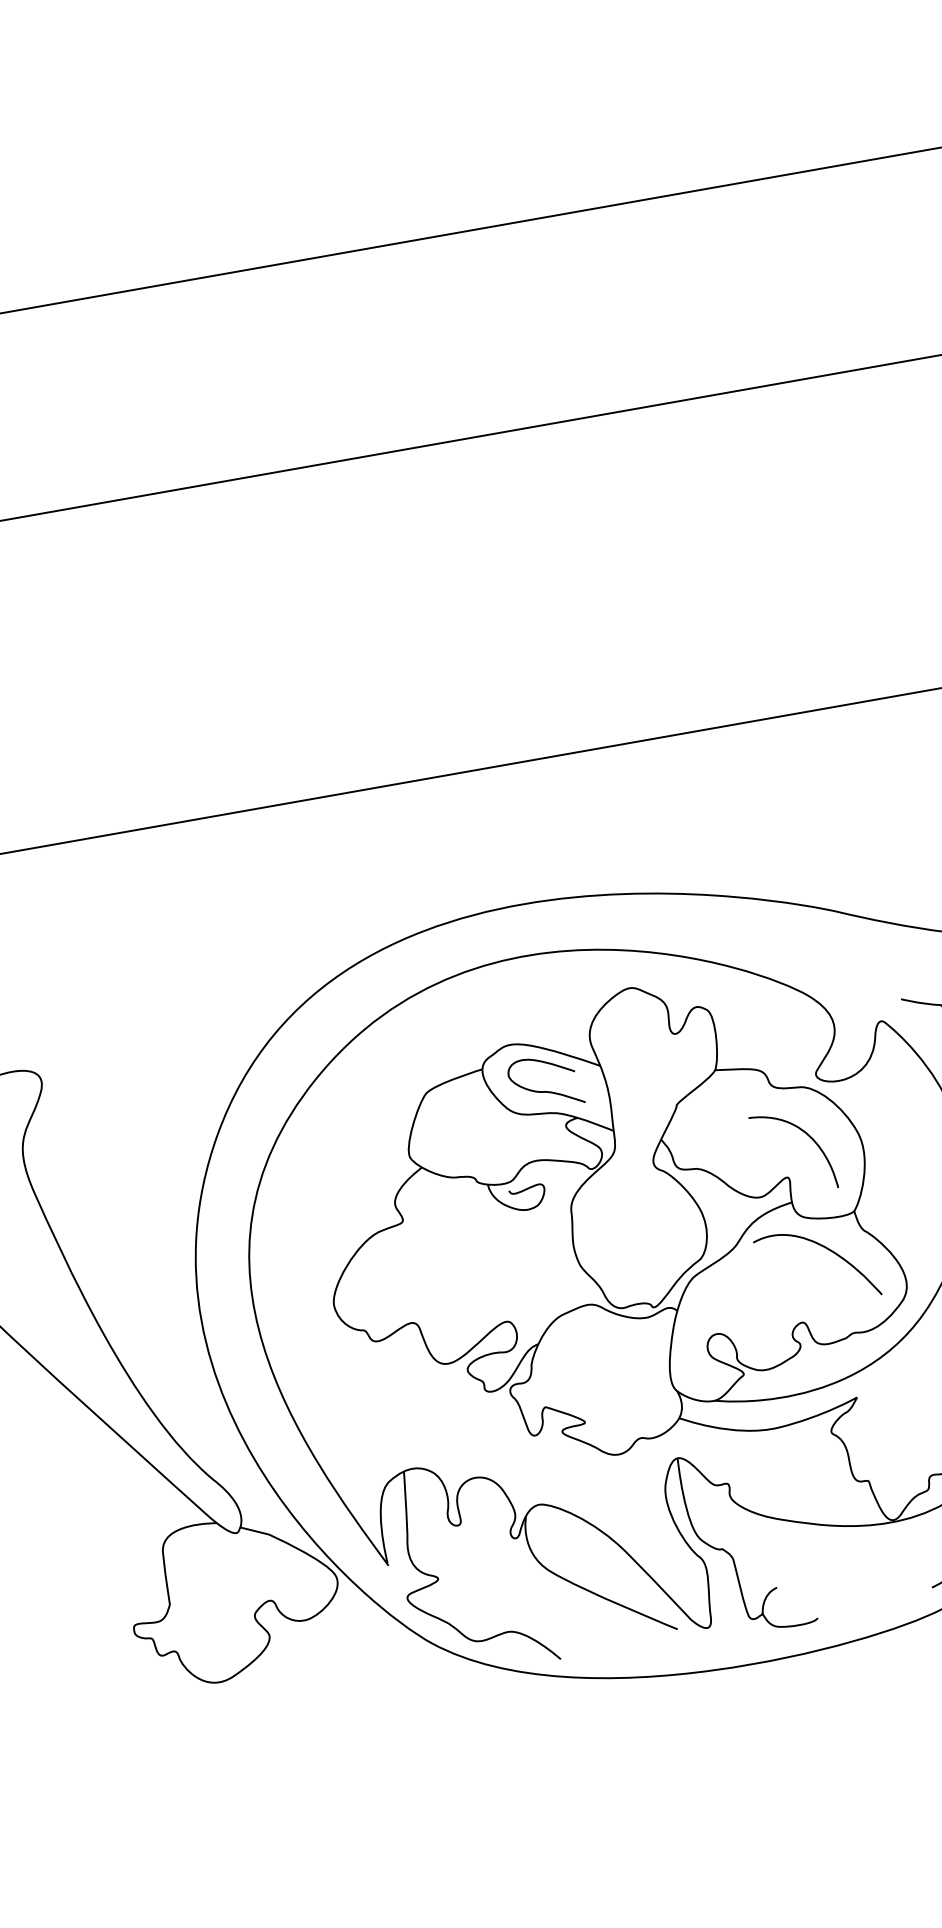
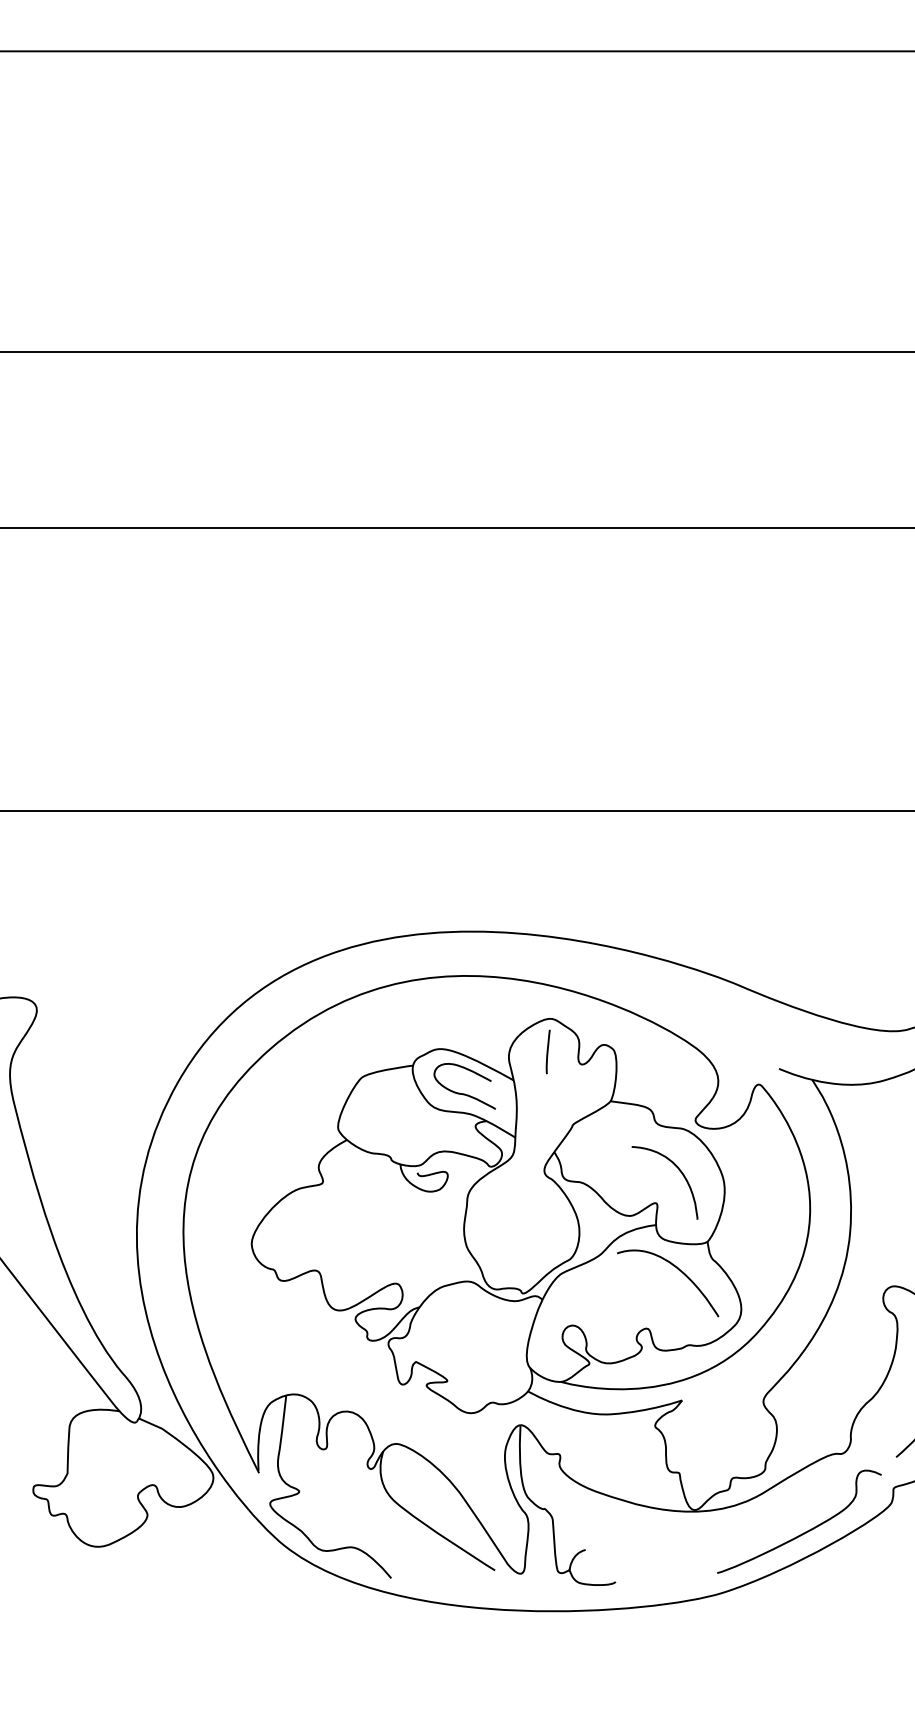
line: (633, 1026) -> (547, 1051), added

